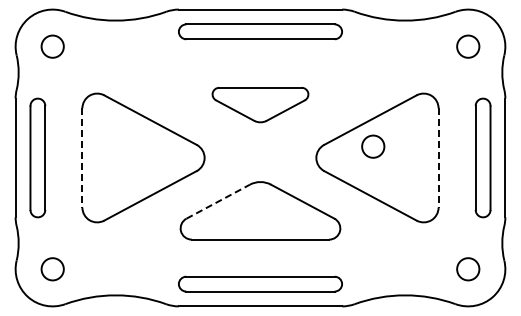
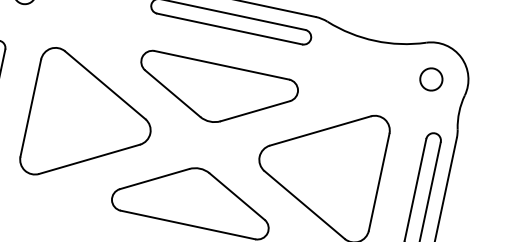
part: (260, 104) -> (216, 92), size x1.67
circle: (373, 146) -> (317, 157), removed
line: (82, 158) -> (30, 108), dashed -> solid
line: (438, 158) -> (379, 182), dashed -> solid
line: (218, 201) -> (154, 178), dashed -> solid

